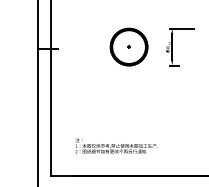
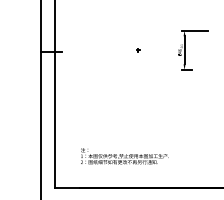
part: (128, 46) -> (137, 49), removed

